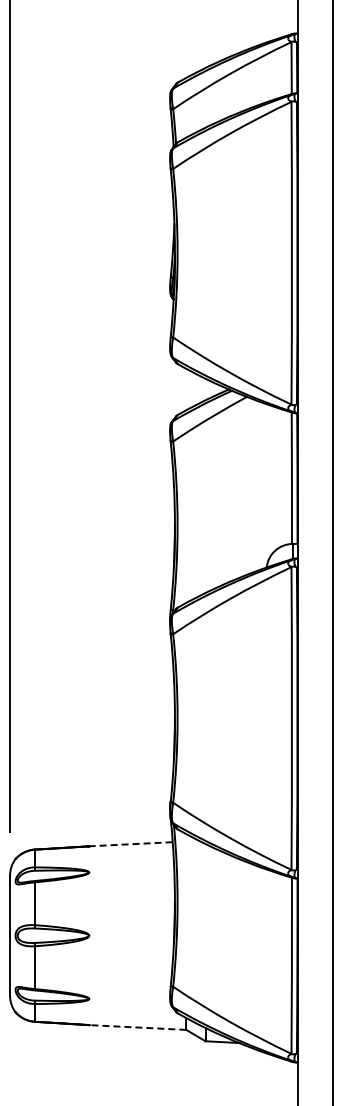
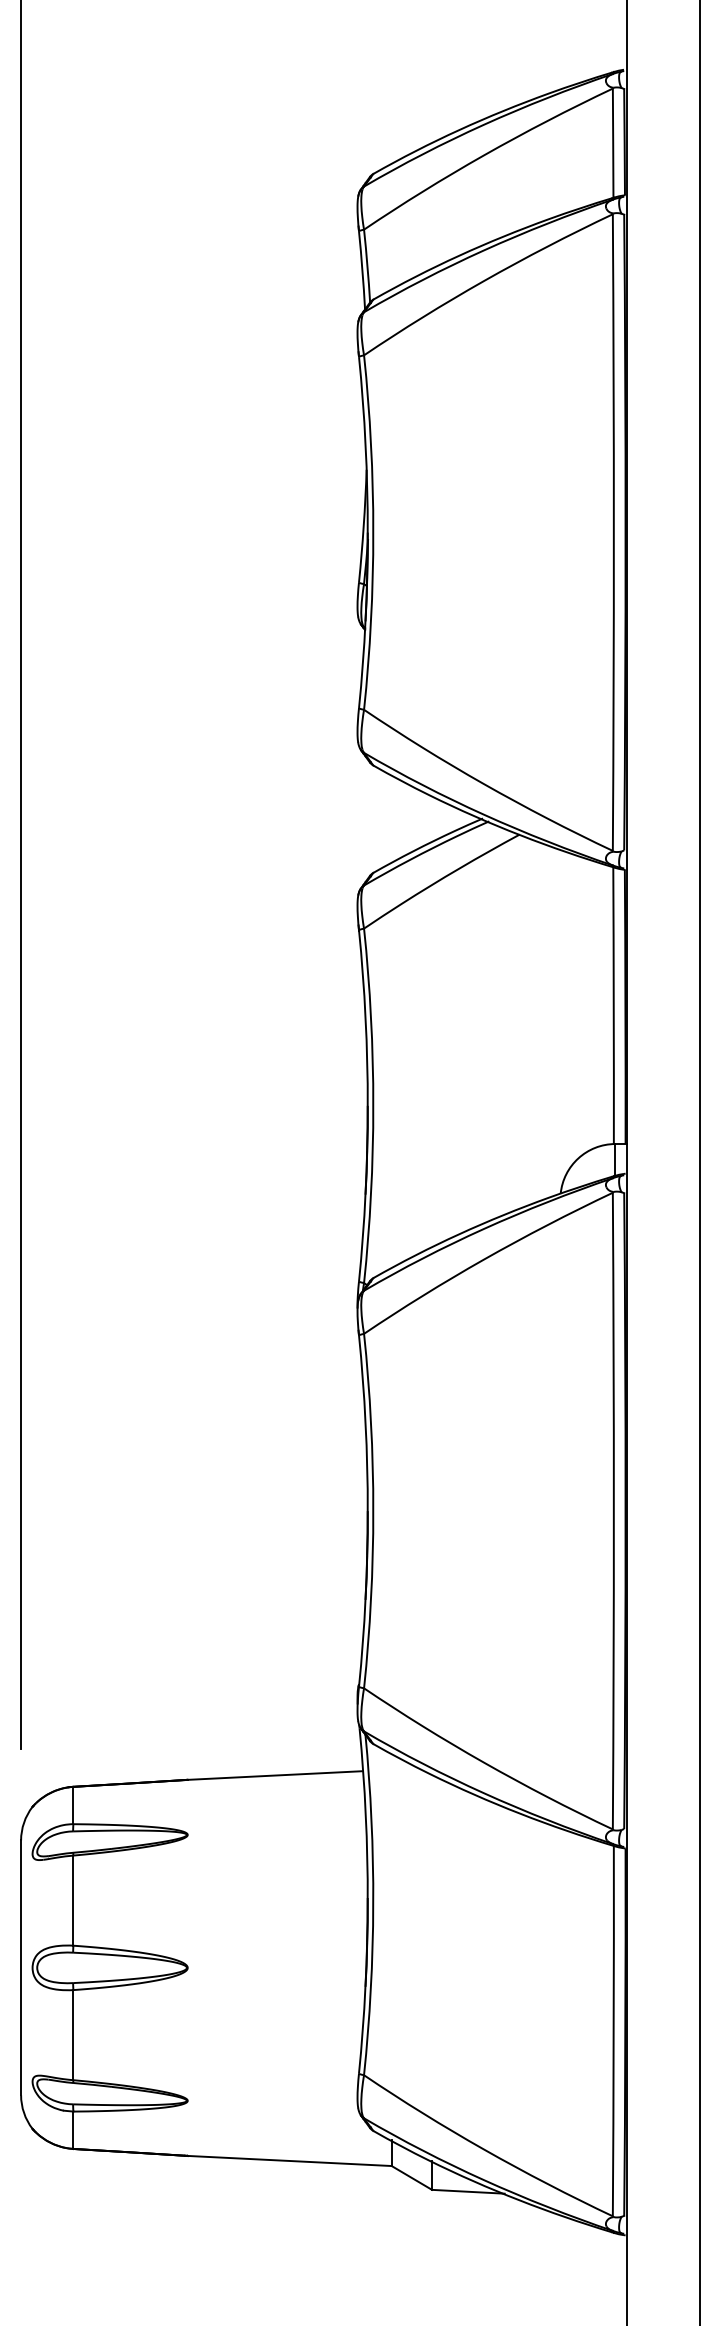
line: (130, 844) -> (274, 1776), dashed -> solid
line: (137, 1027) -> (288, 2160), dashed -> solid

